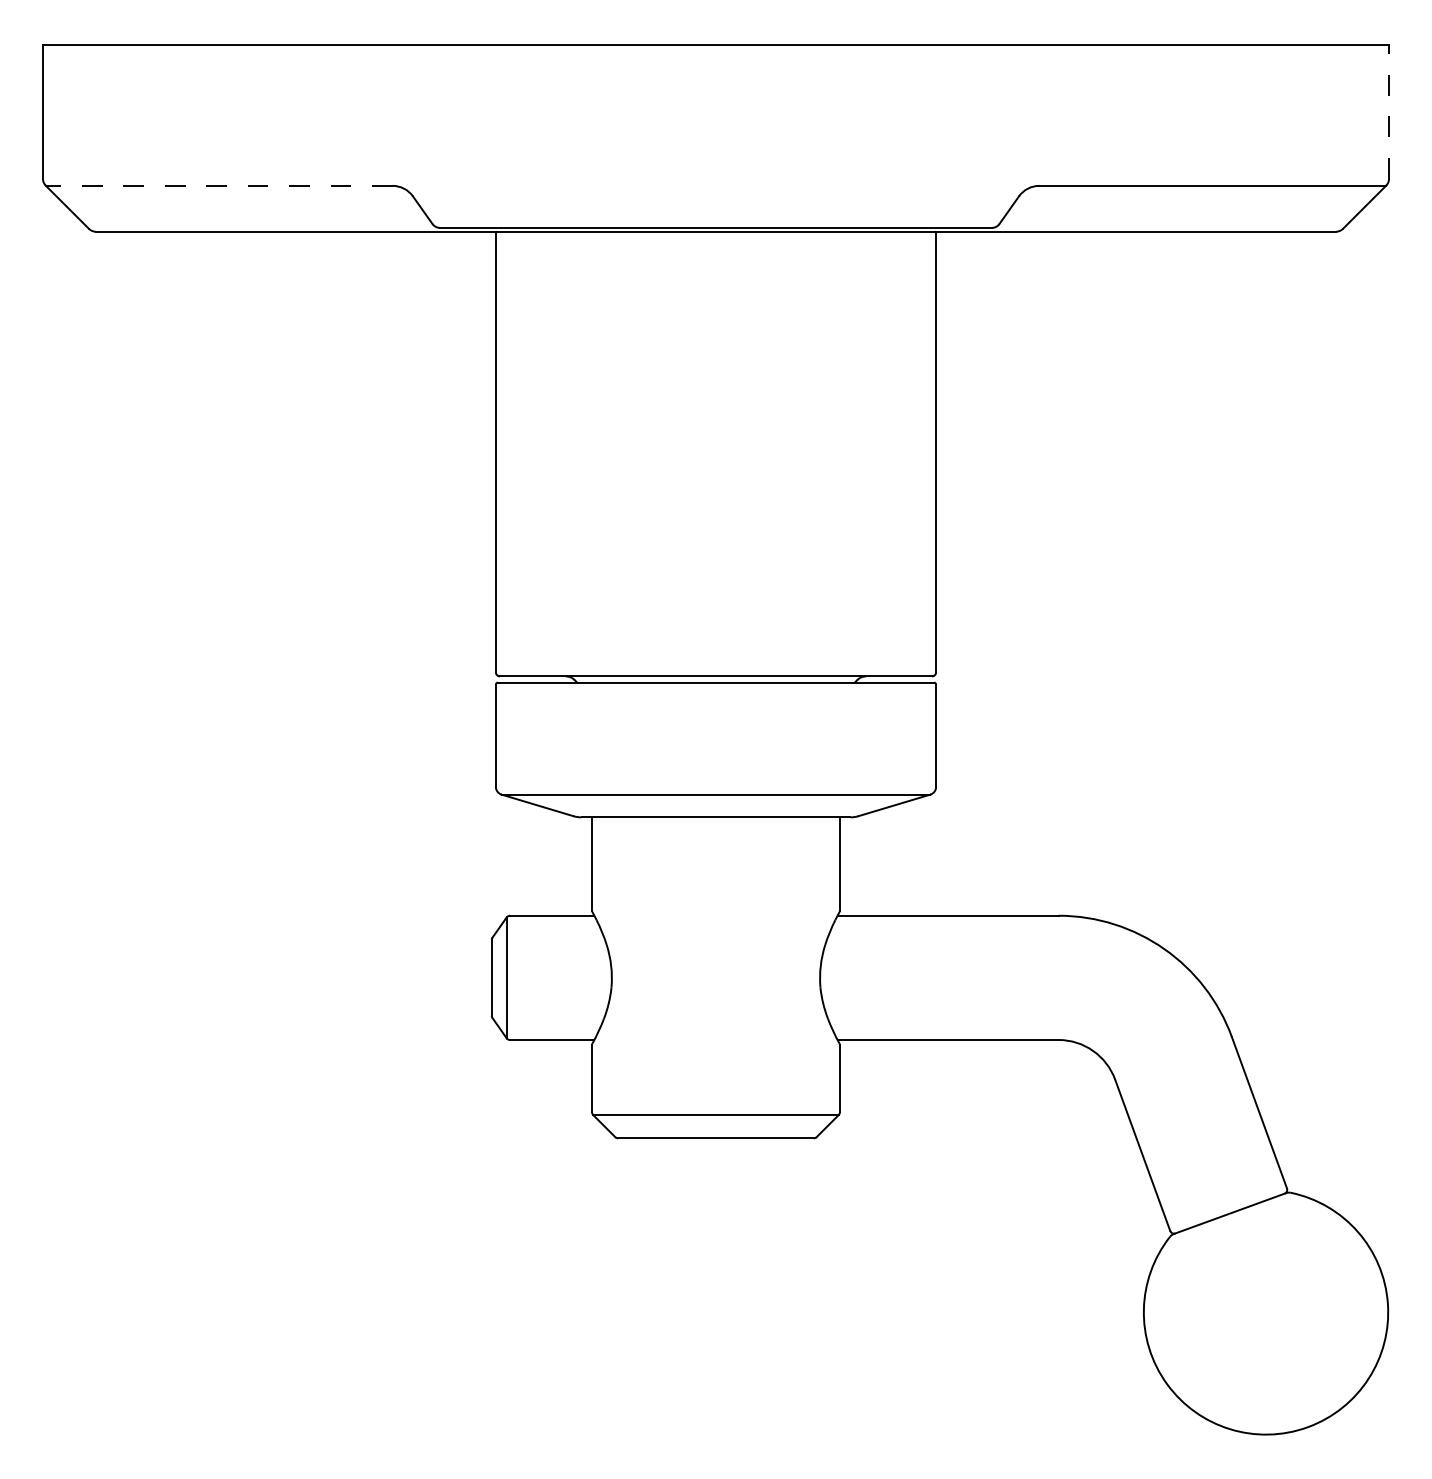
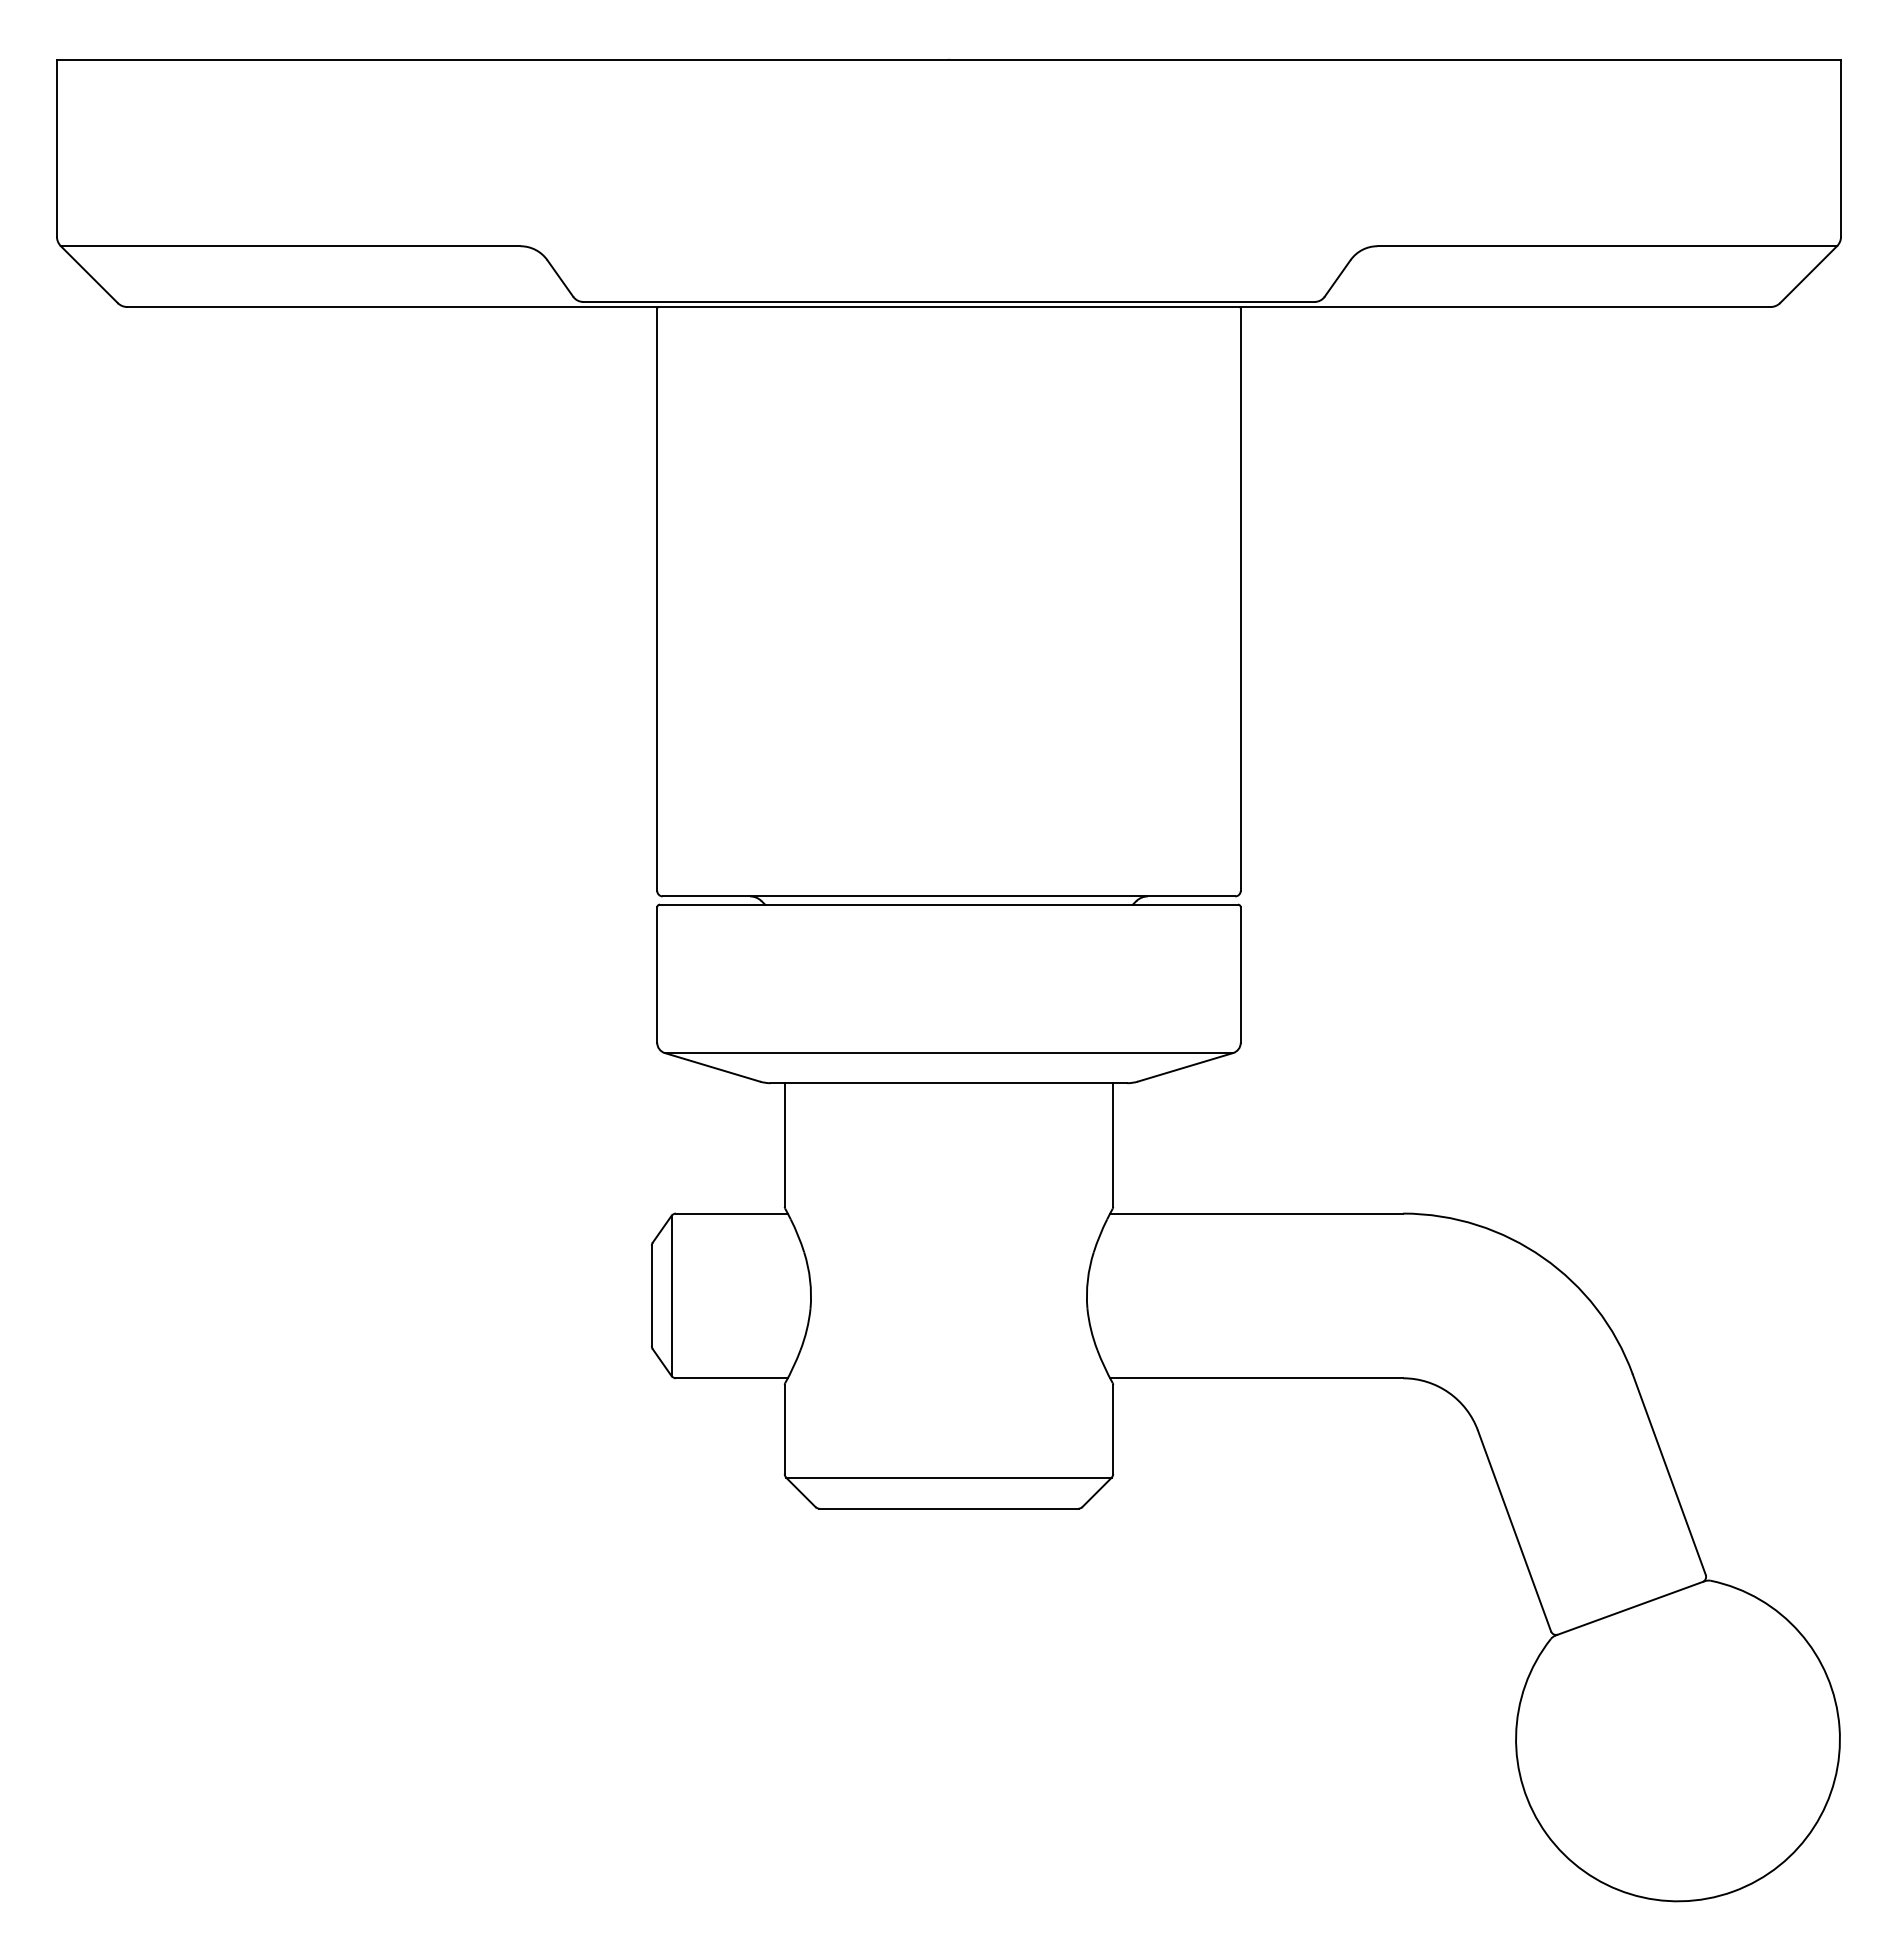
line: (1389, 111) -> (1841, 147), dashed -> solid
line: (218, 185) -> (289, 245), dashed -> solid

